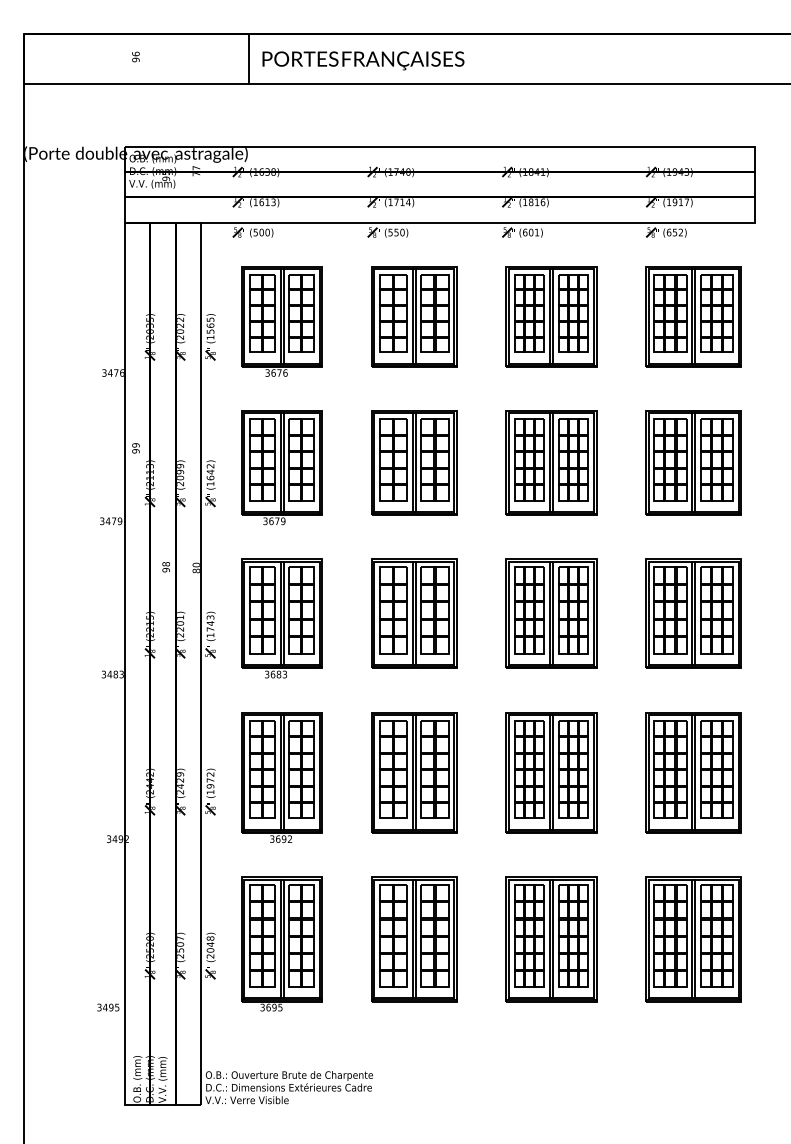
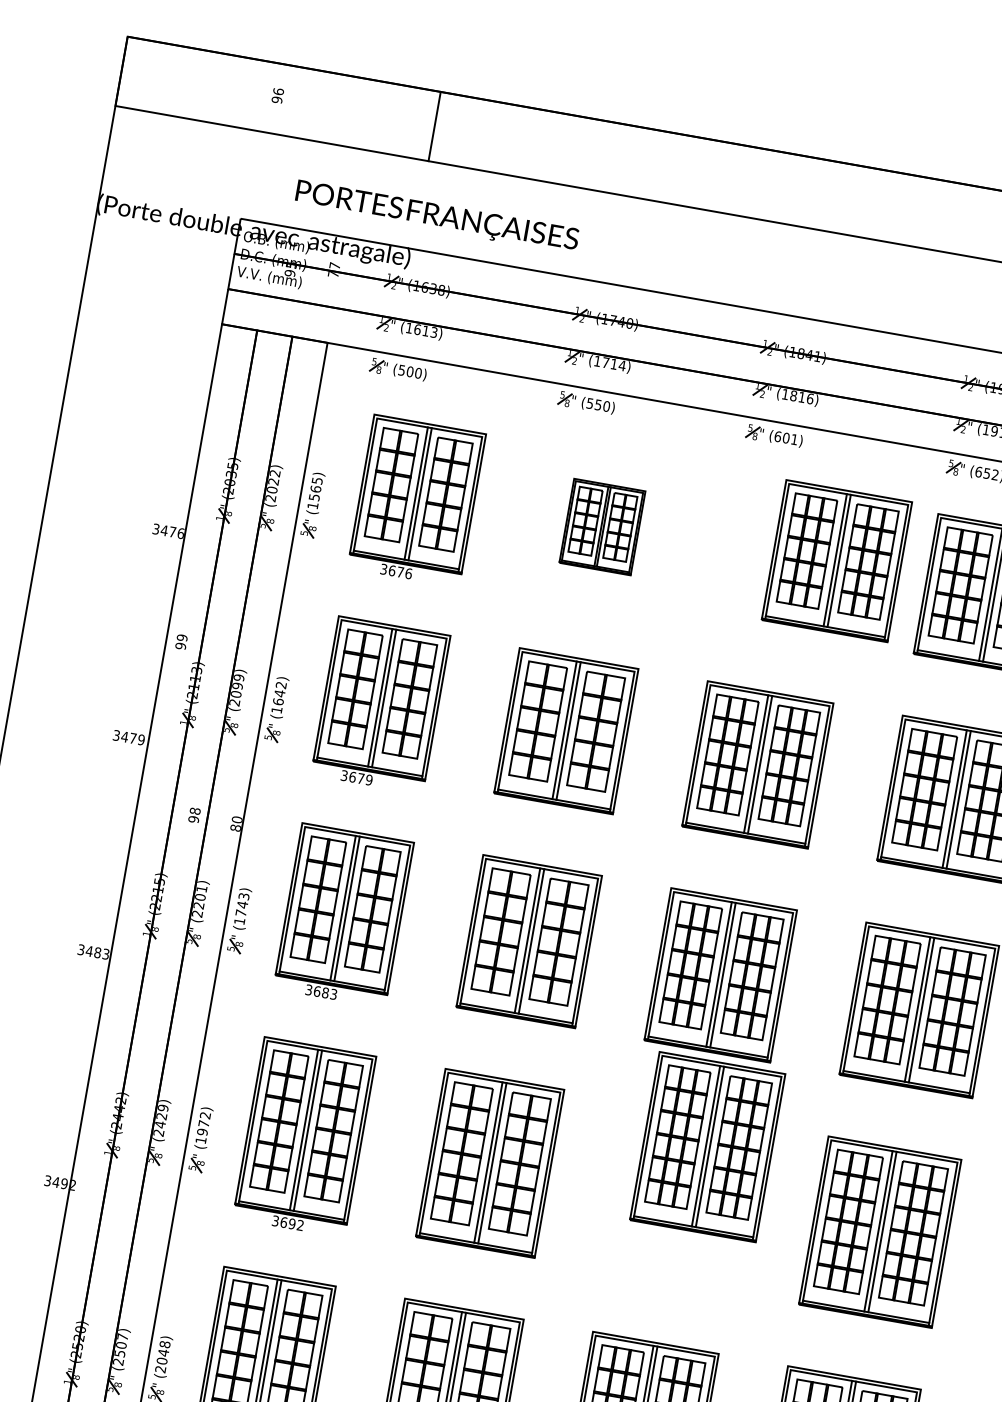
text: (363, 60) -> (437, 216), moved
part: (414, 316) -> (602, 526), size x0.6
part: (551, 316) -> (837, 560), moved
part: (551, 772) -> (707, 1146), moved

